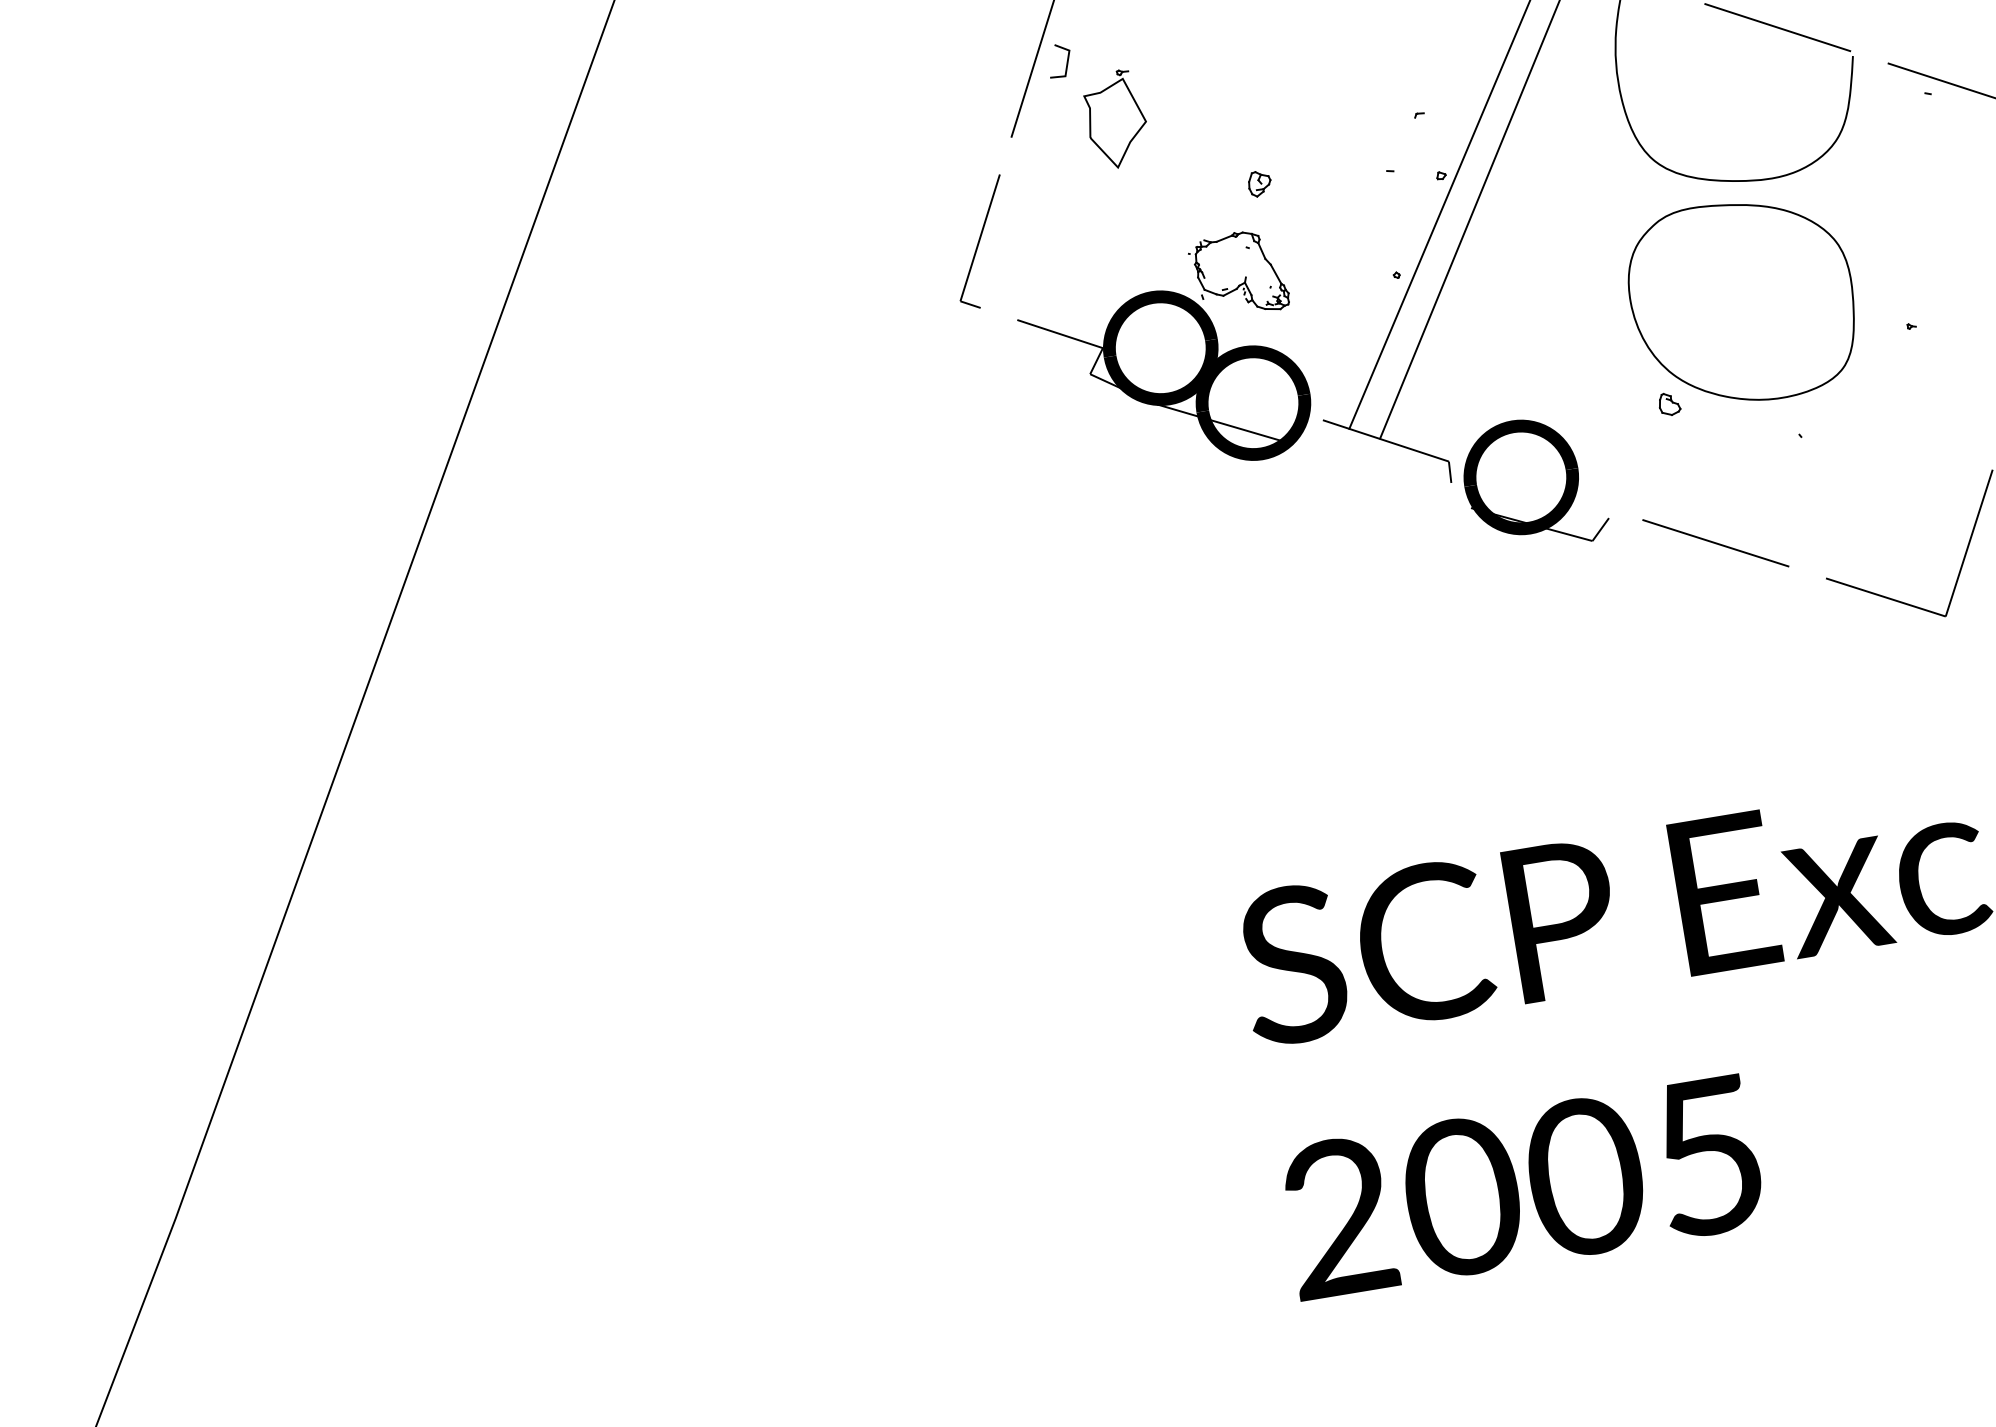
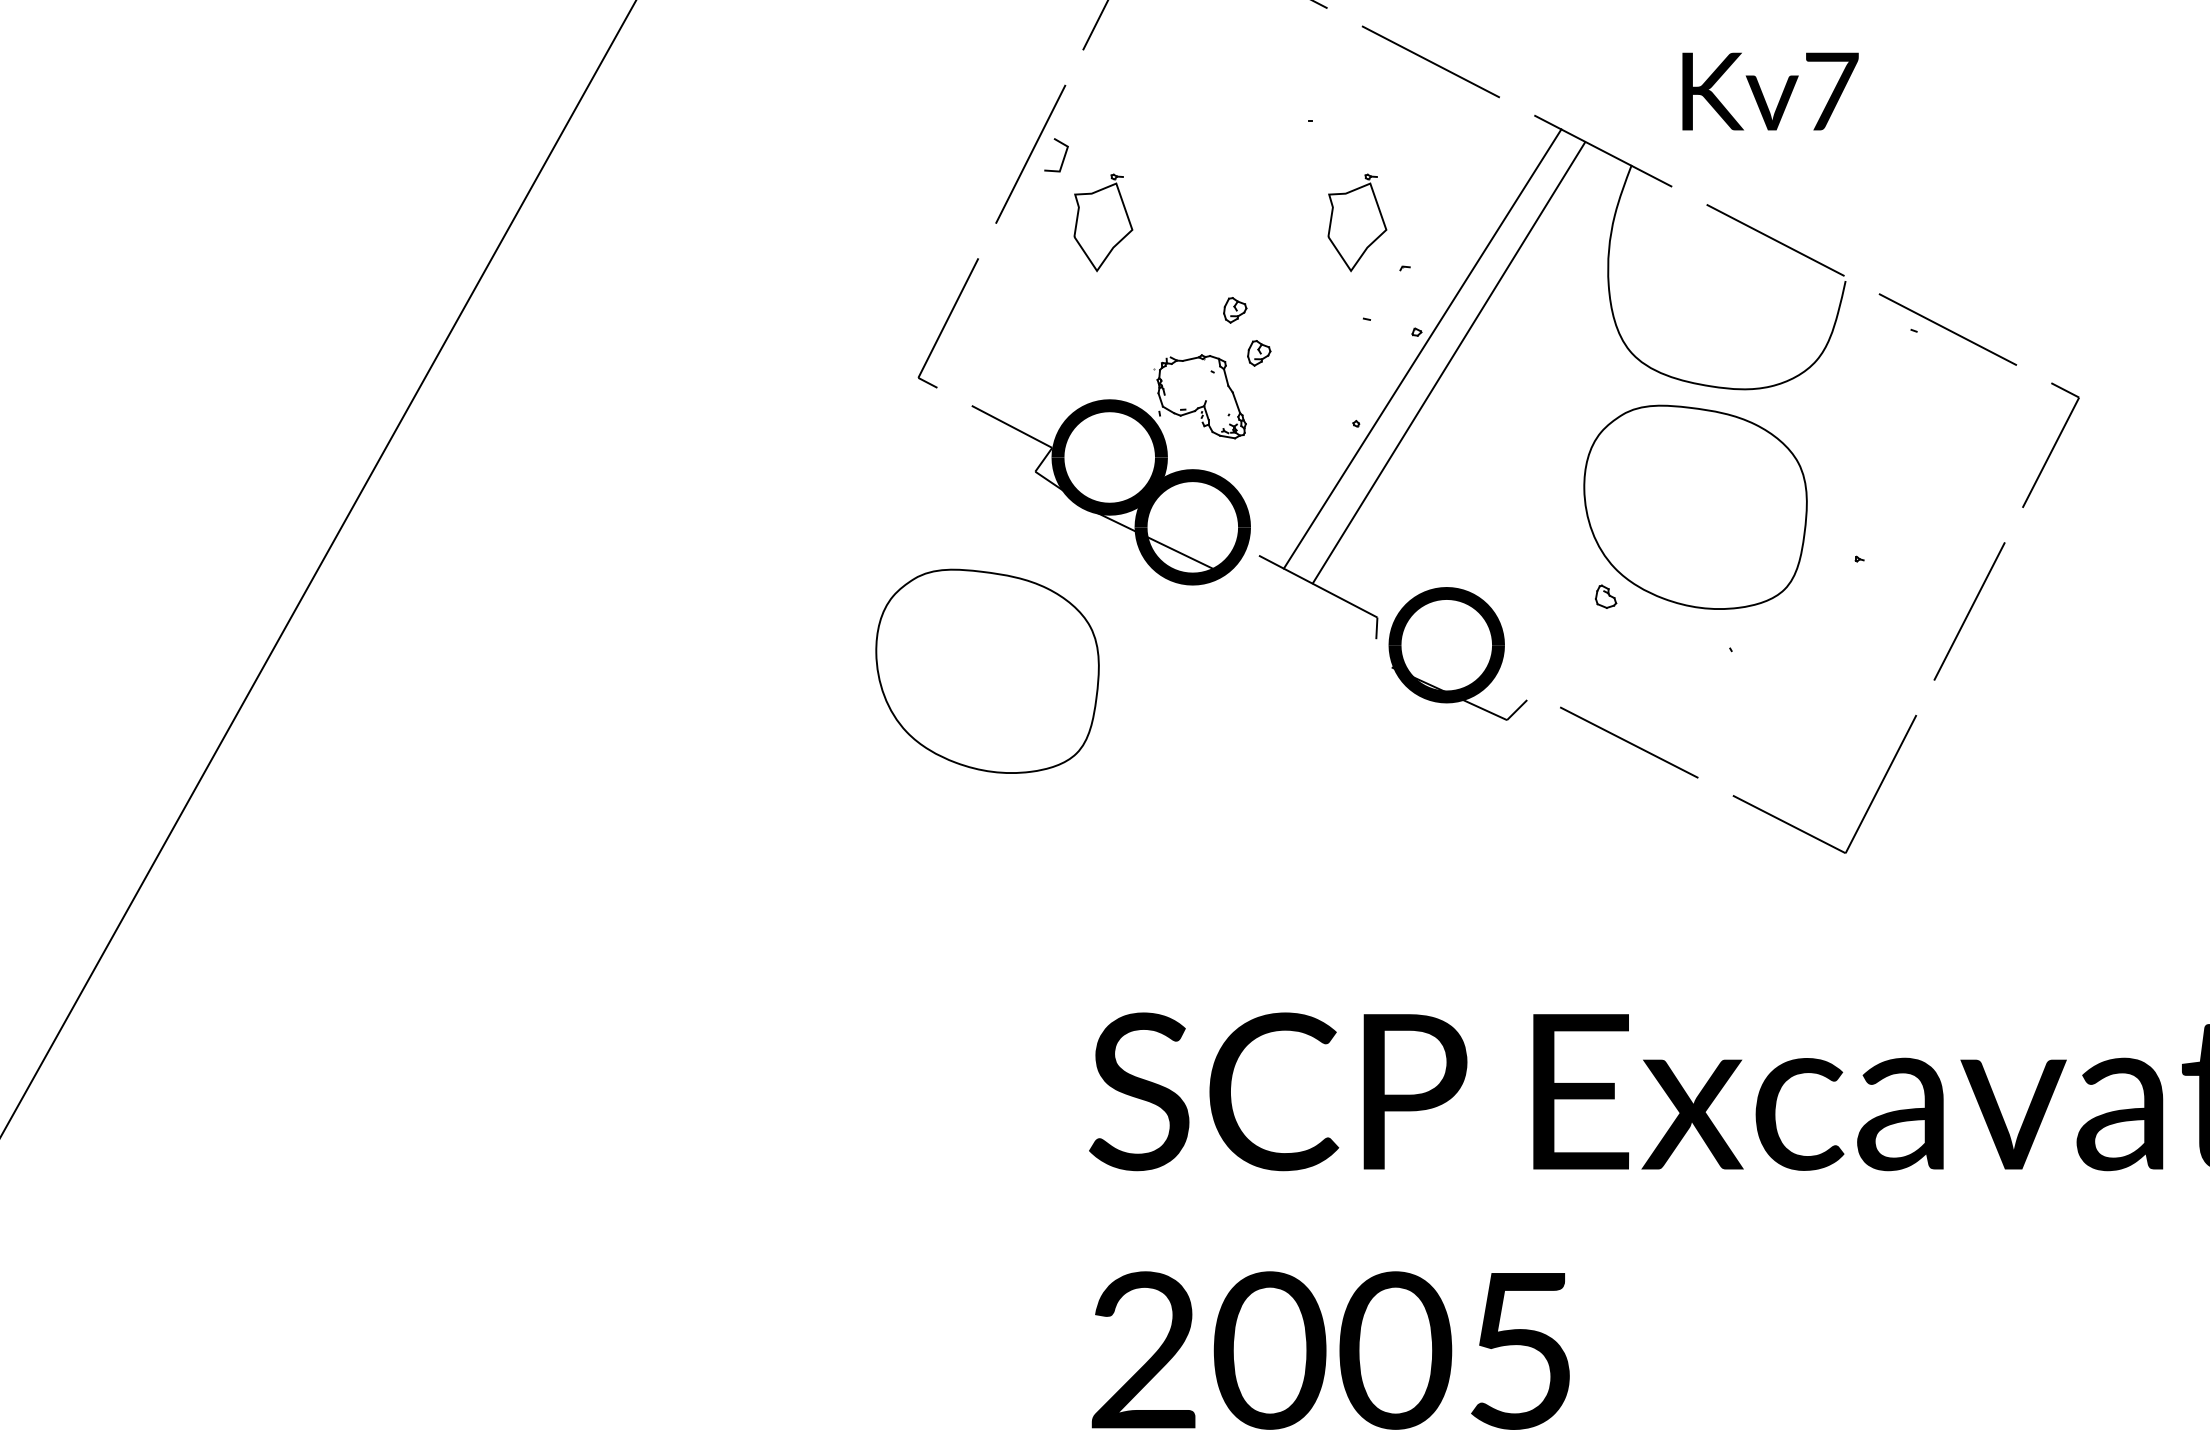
part: (1365, 77) -> (1357, 222), added
part: (1290, 222) -> (1259, 353), added
part: (1075, 576) -> (987, 670), added

